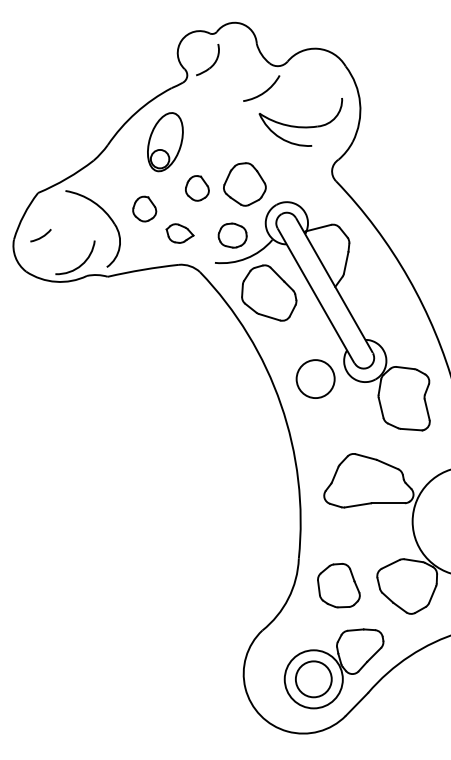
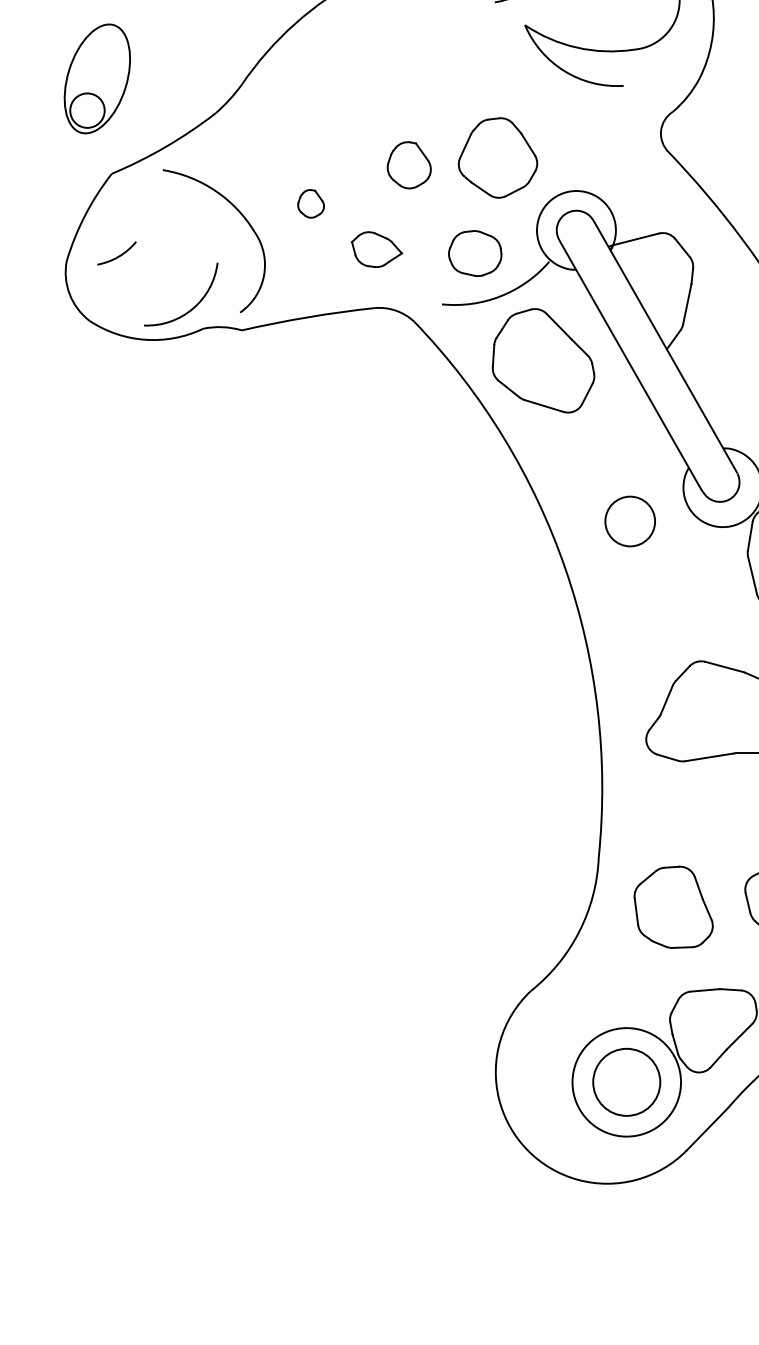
part: (165, 142) -> (97, 79), moved
part: (144, 208) -> (310, 202), size x0.6
circle: (315, 379) -> (629, 522), size x0.7

